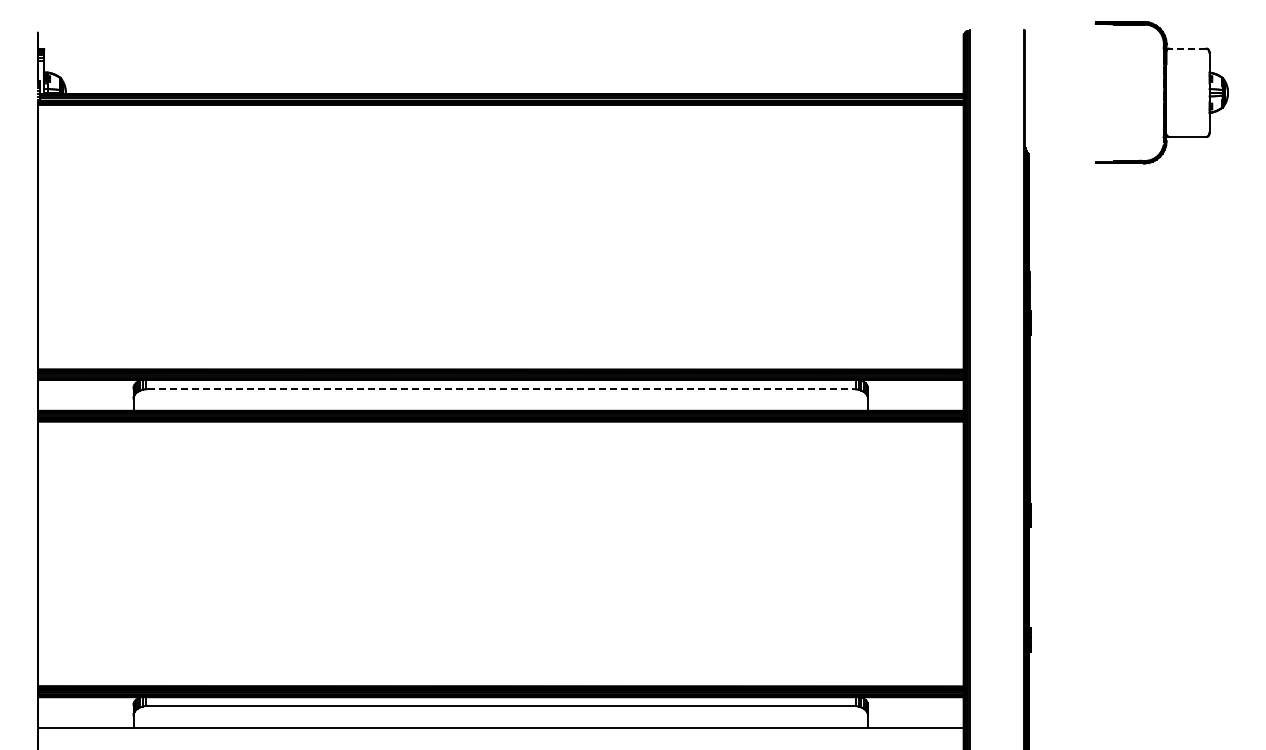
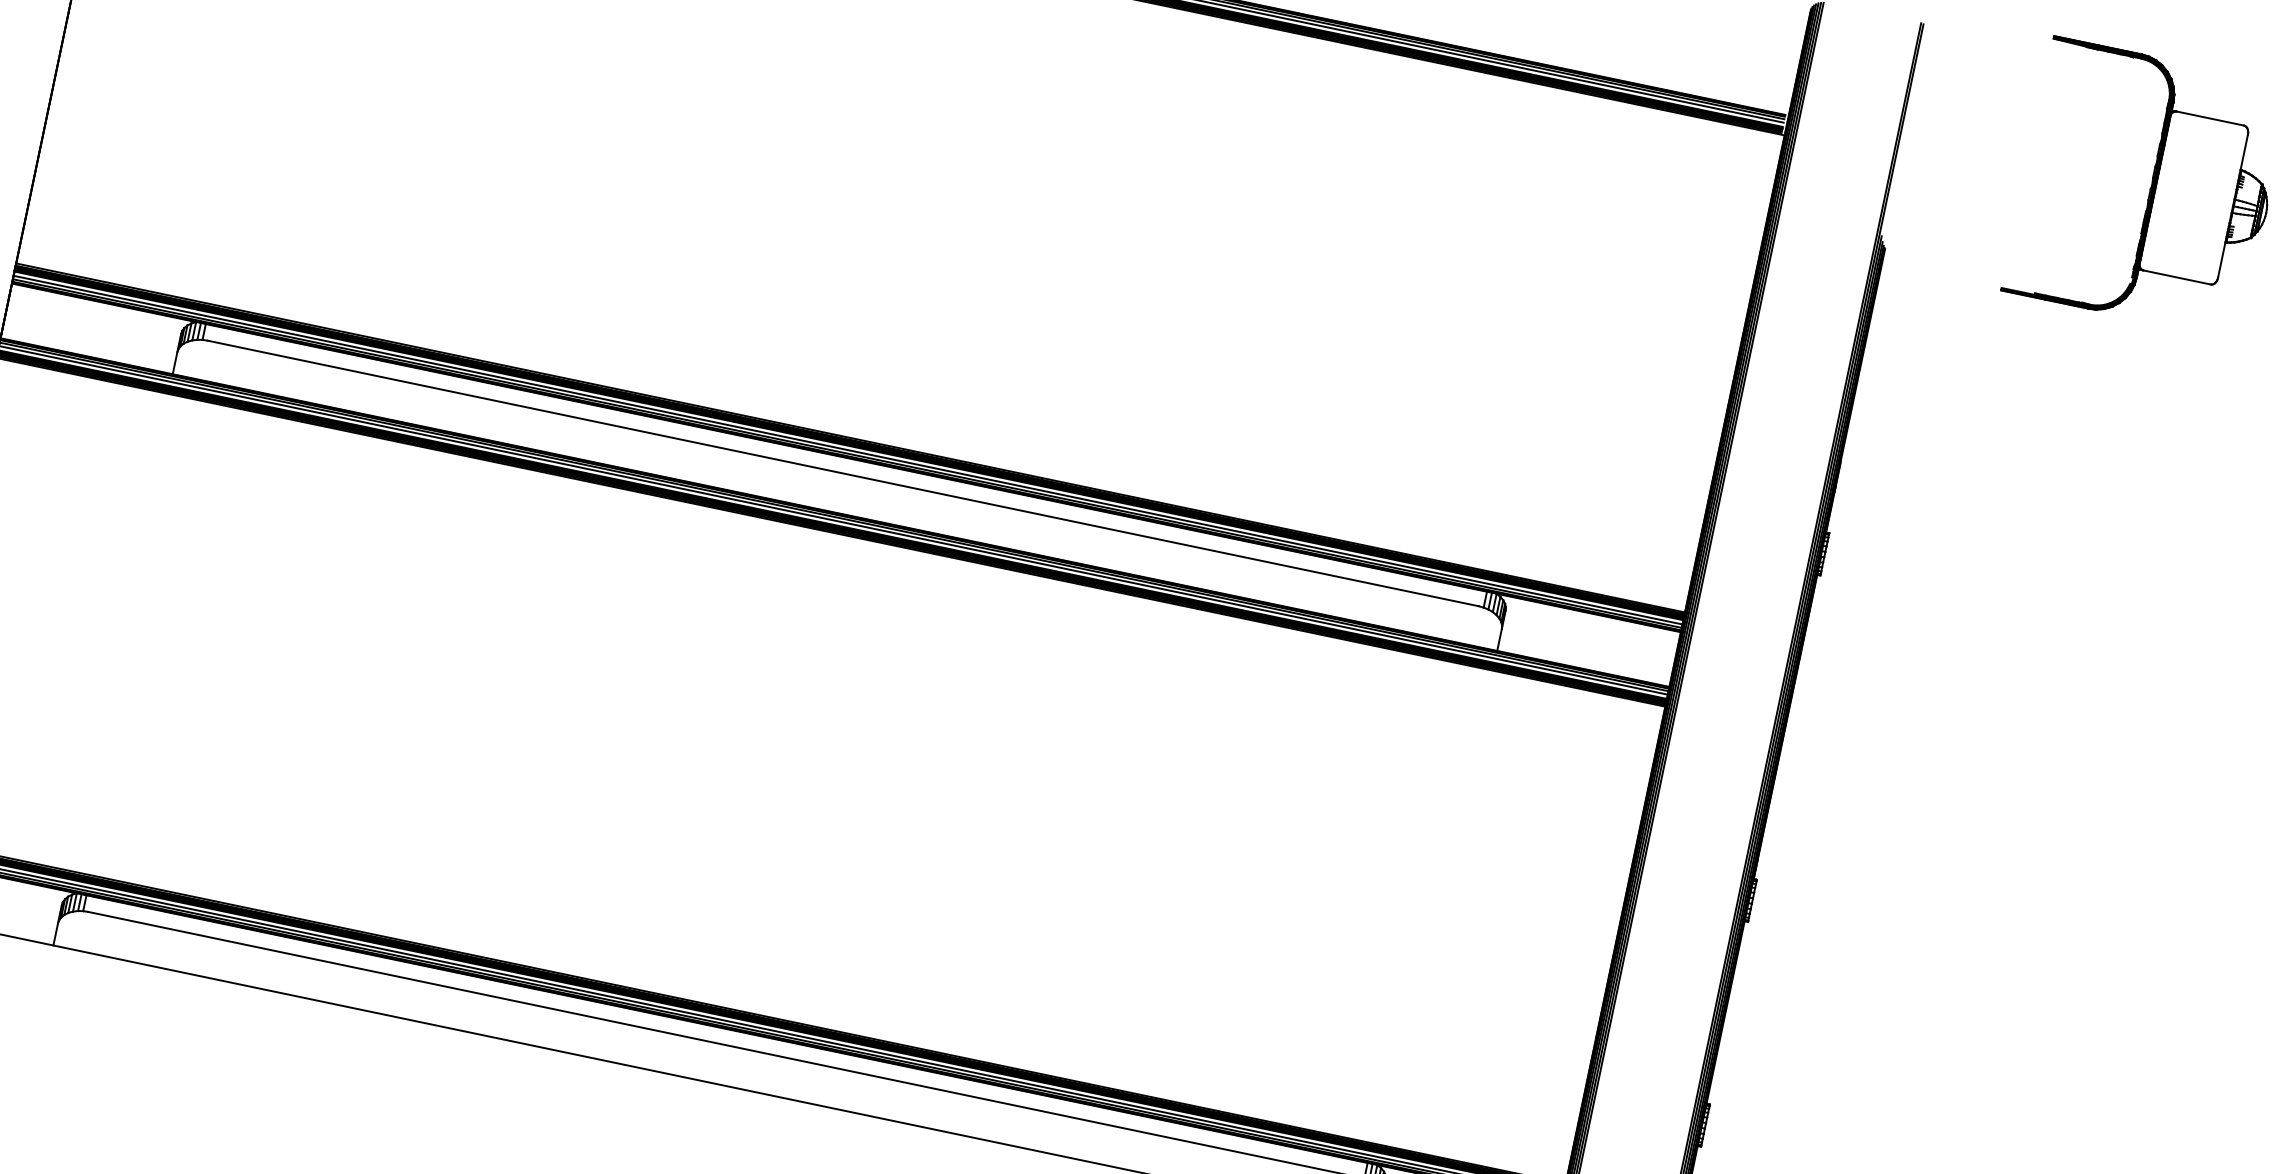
line: (1187, 48) -> (2209, 117), dashed -> solid
line: (500, 389) -> (842, 474), dashed -> solid

